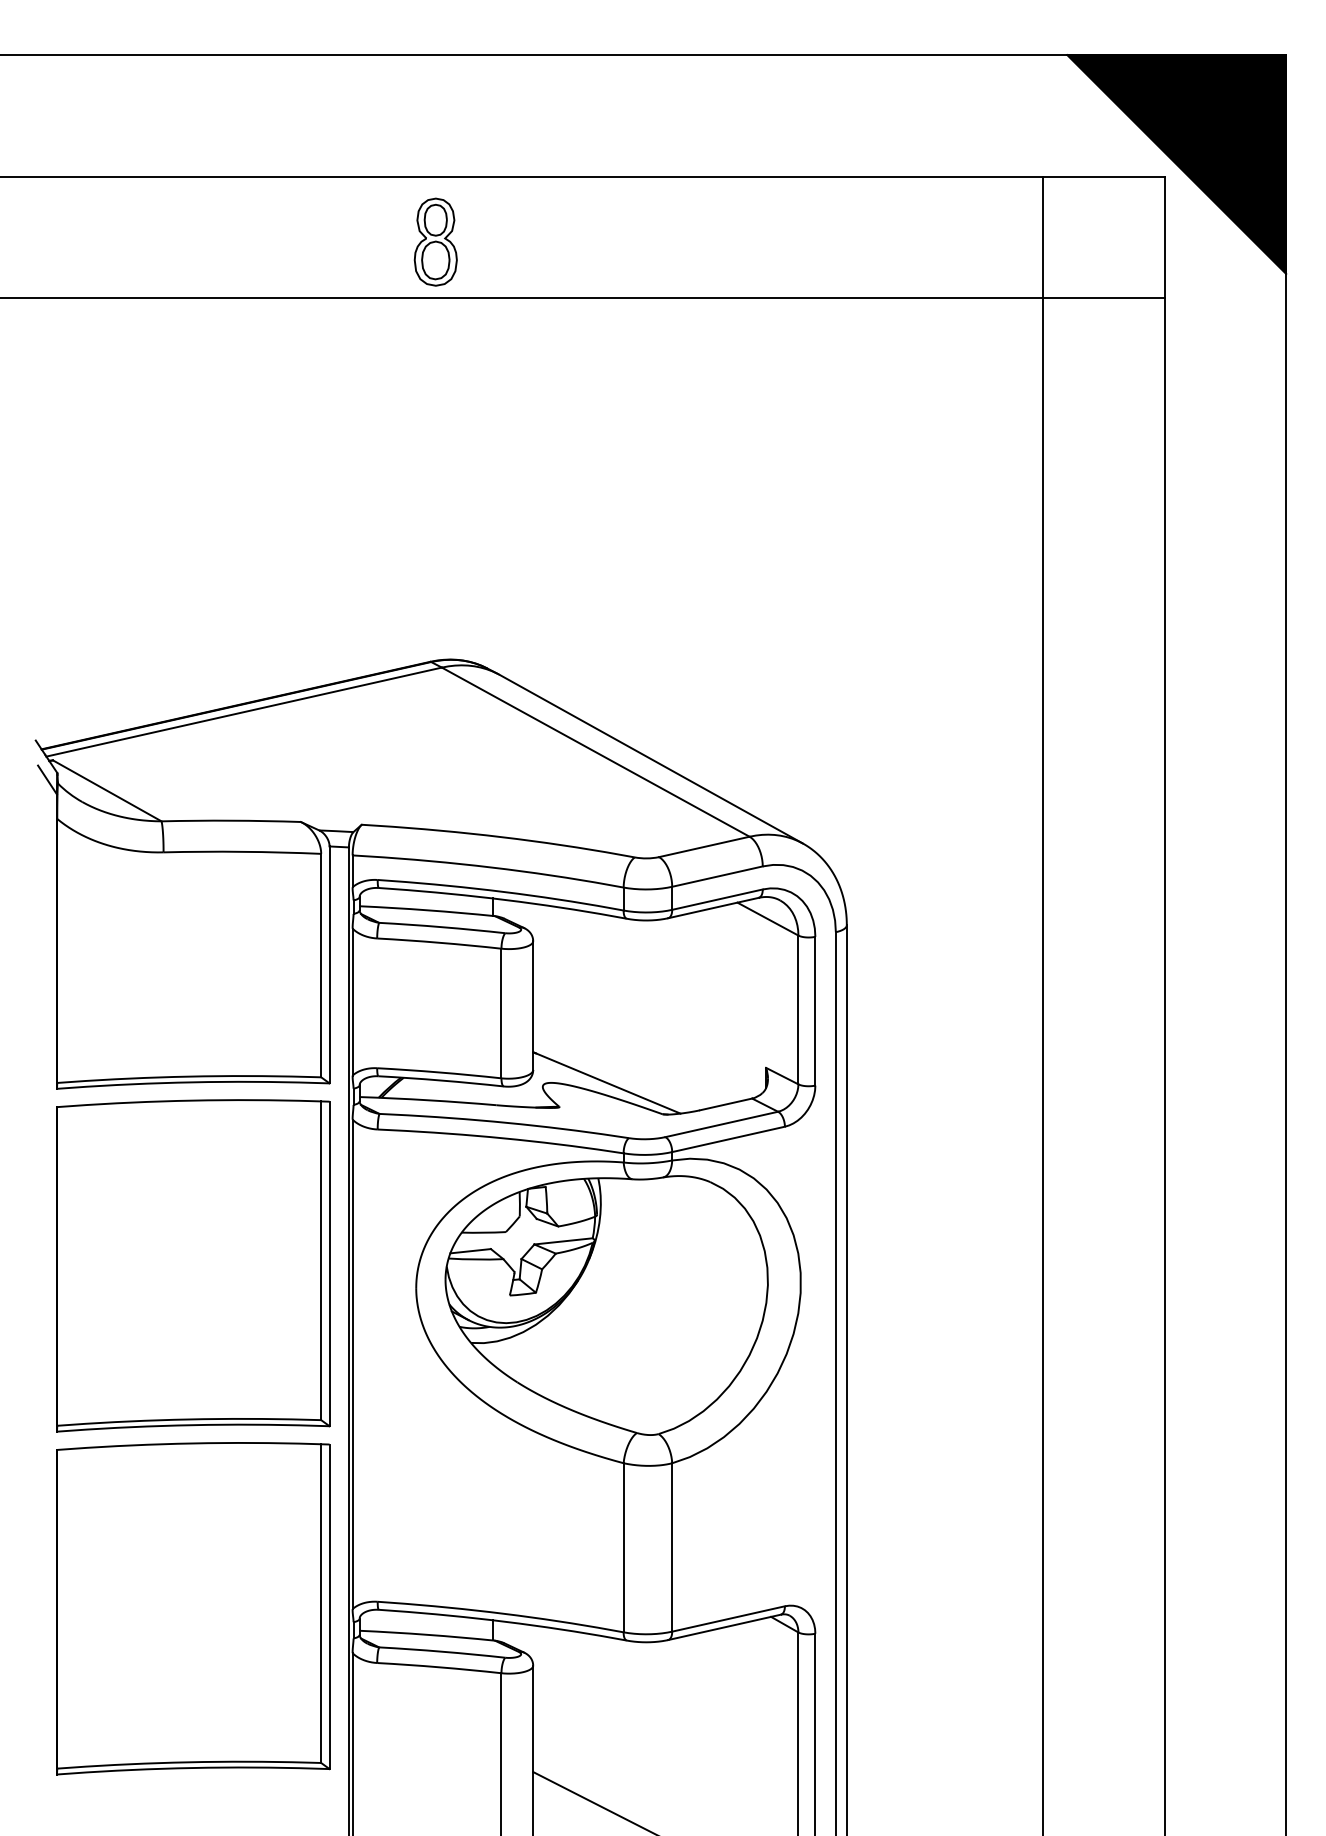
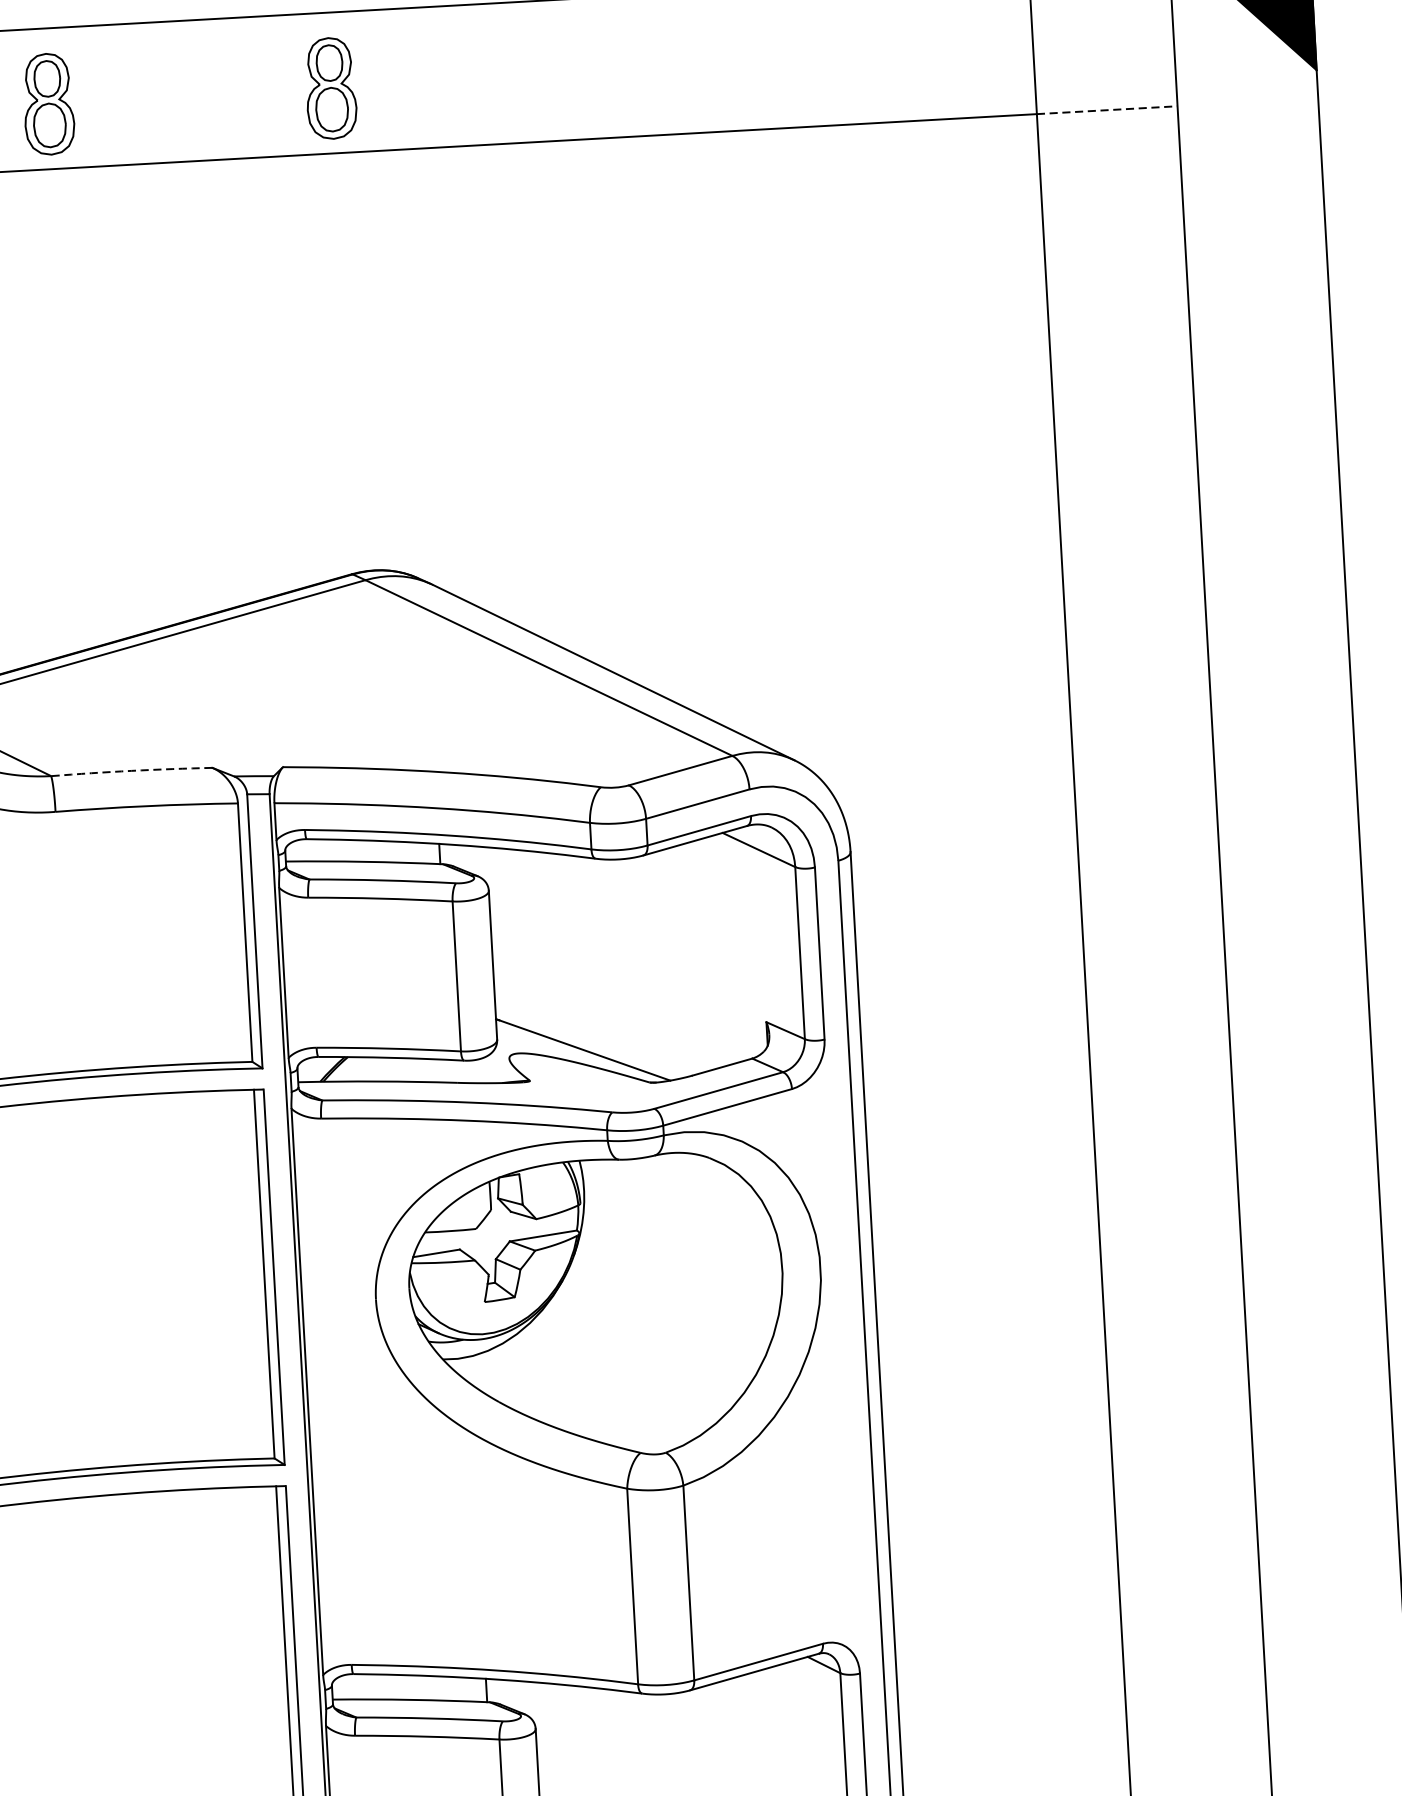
part: (191, 241) -> (48, 103), added
line: (1103, 298) -> (1106, 110), solid -> dashed
arc: (231, 820) -> (132, 770), solid -> dashed

